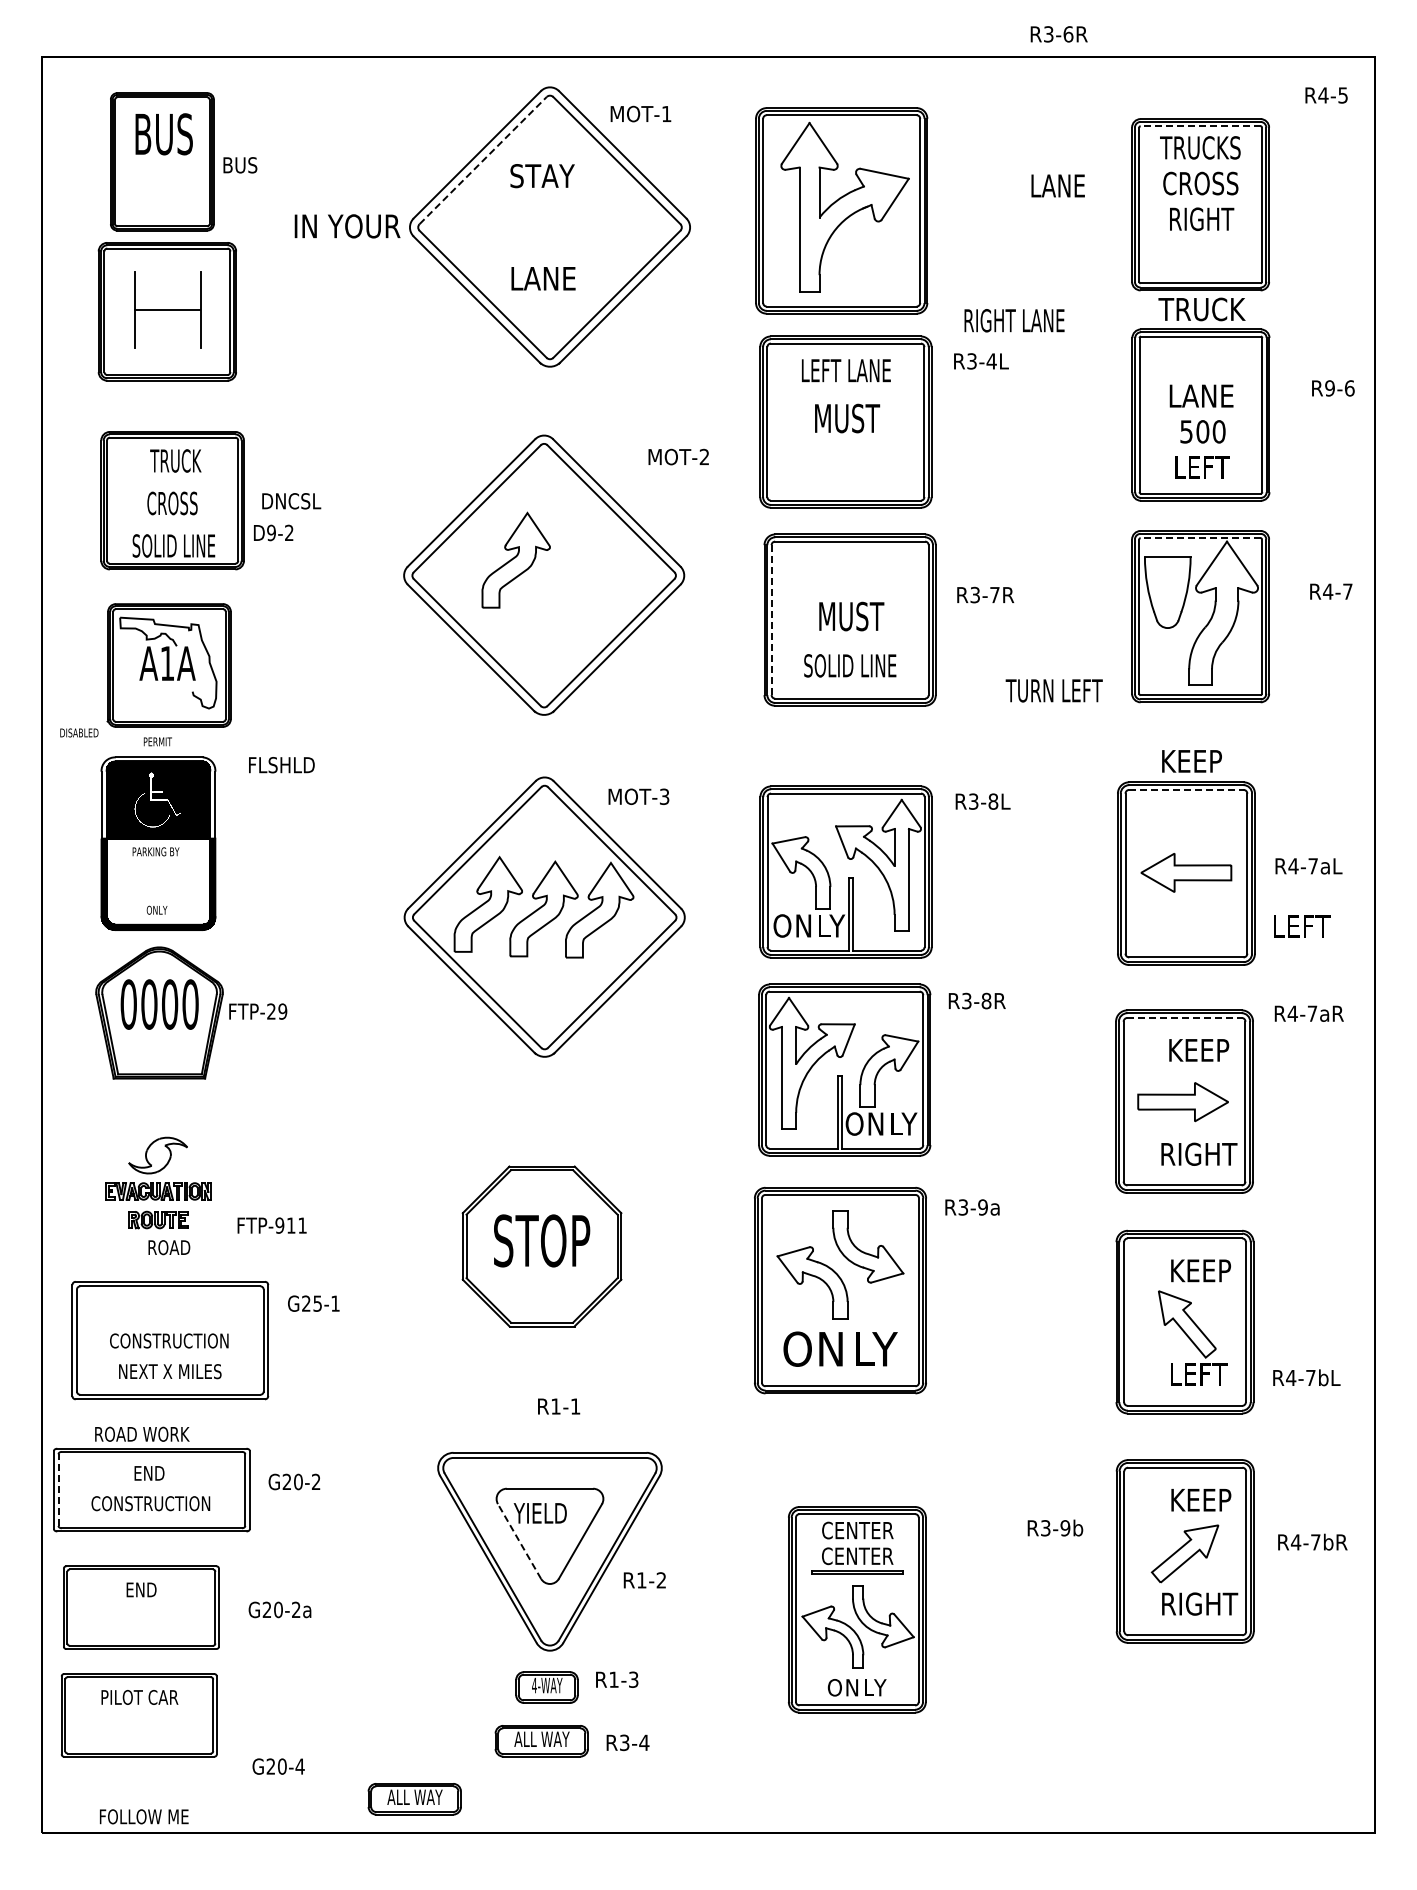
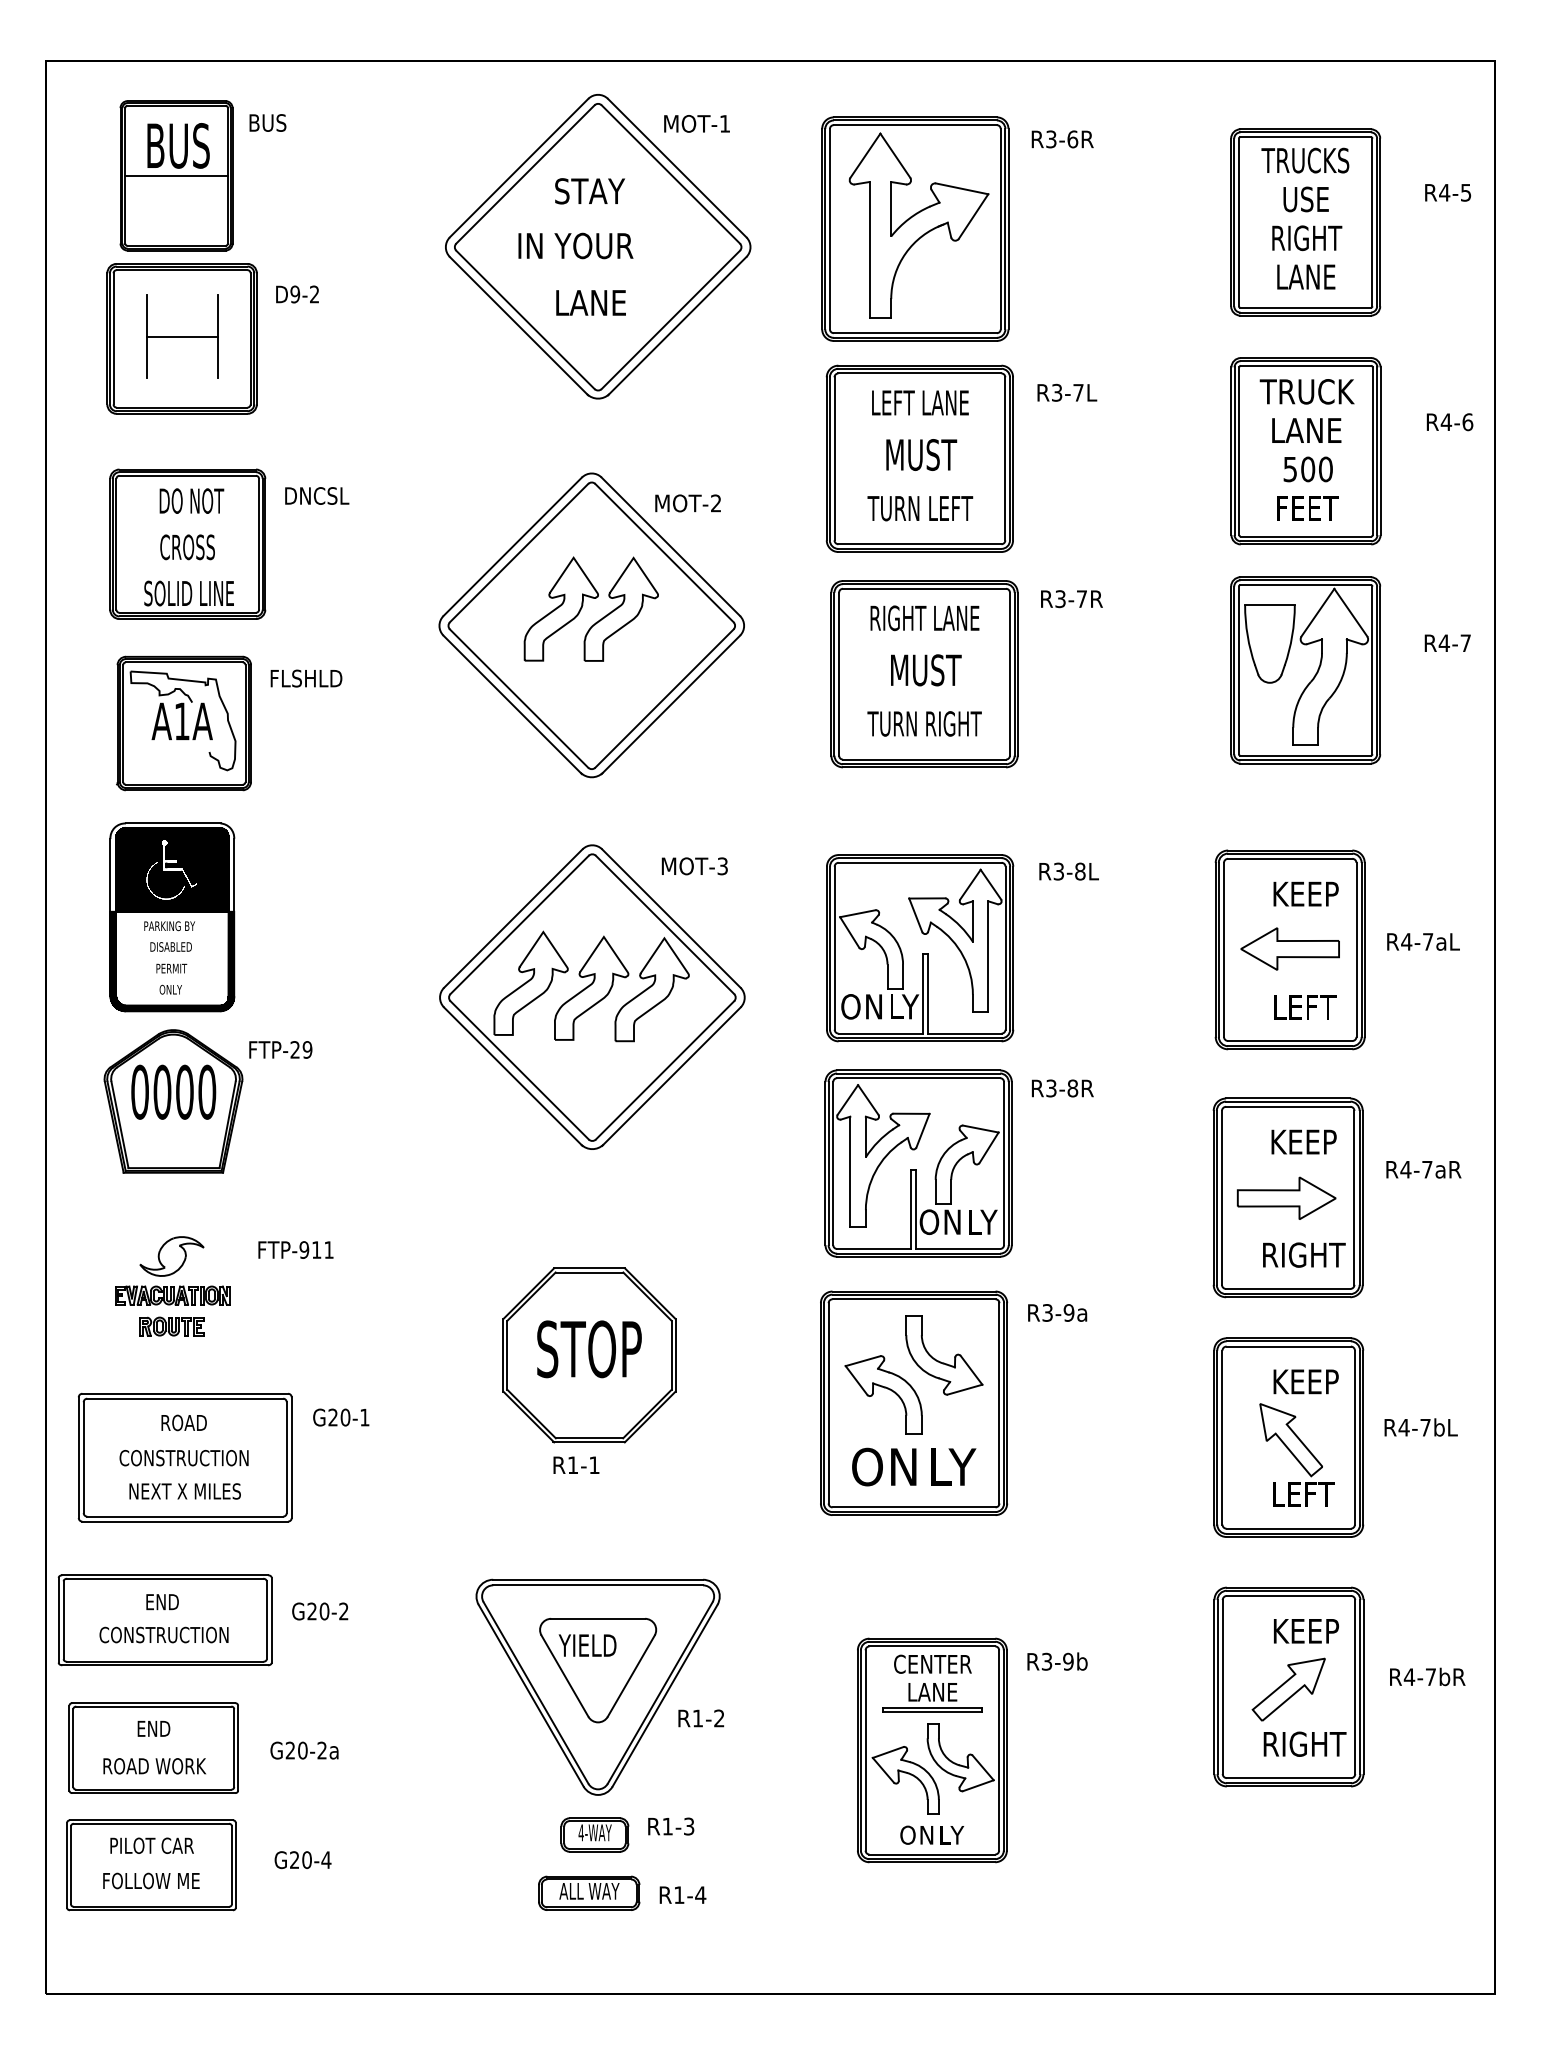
text: (1058, 34) -> (1061, 139), moved
text: (1326, 95) -> (1448, 192), moved
line: (1200, 126) -> (1305, 137), dashed -> solid
line: (483, 160) -> (525, 174), dashed -> solid
line: (162, 161) -> (176, 175), added
text: (240, 165) -> (268, 123), moved
text: (1200, 183) -> (1305, 199), CROSS -> USE
text: (1057, 185) -> (1305, 276), moved
text: (347, 226) -> (575, 246), moved
text: (1201, 309) -> (1306, 391), moved
text: (1014, 320) -> (924, 618), moved
text: (991, 361) -> (1078, 392), R3-4L -> R3-7L
text: (1329, 388) -> (1445, 422), R9-6 -> R4-6
text: (678, 456) -> (687, 502), moved
text: (176, 460) -> (191, 500), TRUCK -> DO NOT
text: (1202, 467) -> (1307, 508), LEFT -> FEET
text: (291, 501) -> (317, 496), moved
text: (273, 532) -> (297, 293), moved
line: (1200, 538) -> (1305, 585), dashed -> solid
part: (570, 559) -> (620, 608), added
text: (985, 594) -> (1071, 598), moved
line: (771, 620) -> (839, 674), dashed -> solid
text: (849, 665) -> (923, 723), SOLID LINE -> TURN RIGHT
text: (1053, 690) -> (919, 508), moved
text: (79, 732) -> (171, 946), moved
text: (157, 741) -> (171, 968), moved
text: (1191, 761) -> (1305, 894), moved
text: (281, 765) -> (306, 678), moved
line: (1186, 789) -> (1290, 858), dashed -> solid
text: (1302, 926) -> (1305, 1007), moved
text: (258, 1011) -> (281, 1049), moved
text: (1308, 1013) -> (1423, 1169), moved
line: (1185, 1017) -> (1289, 1106), dashed -> solid
text: (271, 1225) -> (295, 1249), moved
text: (169, 1247) -> (184, 1422), moved
text: (317, 1303) -> (345, 1417), G25-1 -> G20-1
text: (1306, 1377) -> (1420, 1427), moved
text: (559, 1406) -> (576, 1465), moved
text: (142, 1433) -> (154, 1765), moved
line: (58, 1490) -> (63, 1620), dashed -> solid
text: (1055, 1527) -> (1057, 1660), moved
line: (519, 1541) -> (564, 1676), dashed -> solid
text: (857, 1556) -> (932, 1692), CENTER -> LANE
text: (624, 1742) -> (679, 1894), R3-4 -> R1-4
text: (278, 1766) -> (302, 1859), moved
part: (414, 1799) -> (450, 1956), removed
text: (144, 1816) -> (151, 1880), moved

